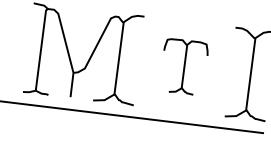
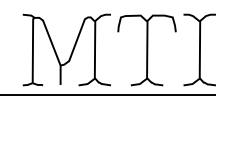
part: (183, 66) -> (146, 50), size x1.67

